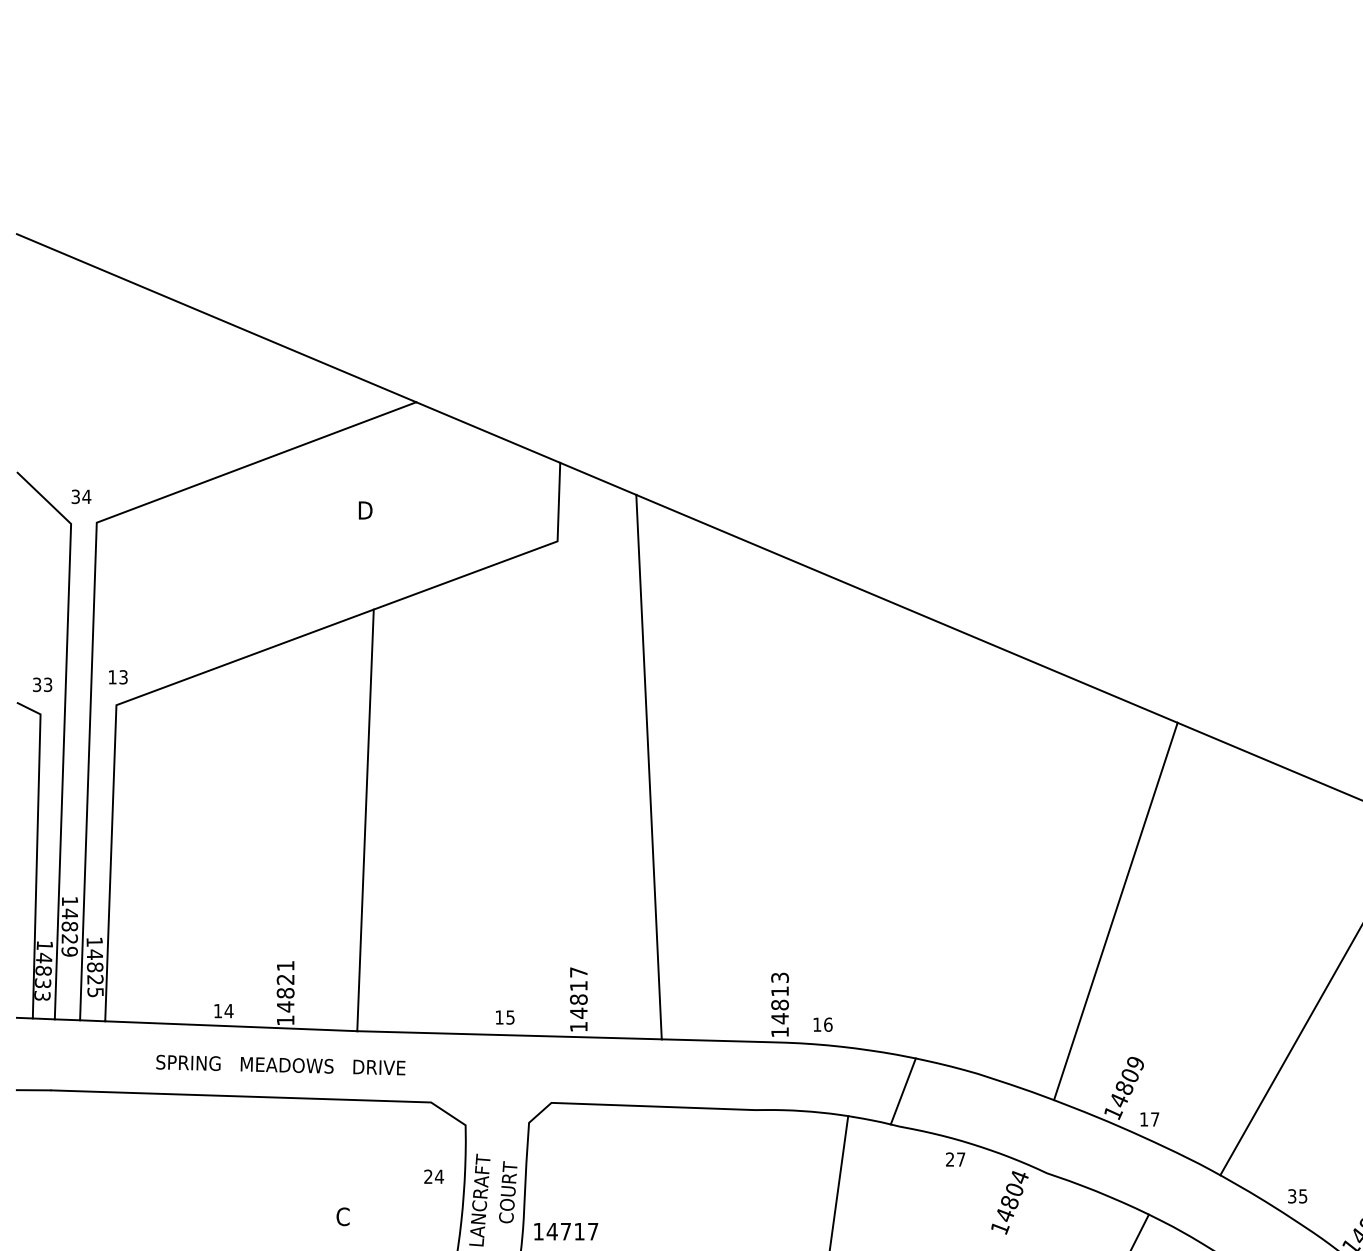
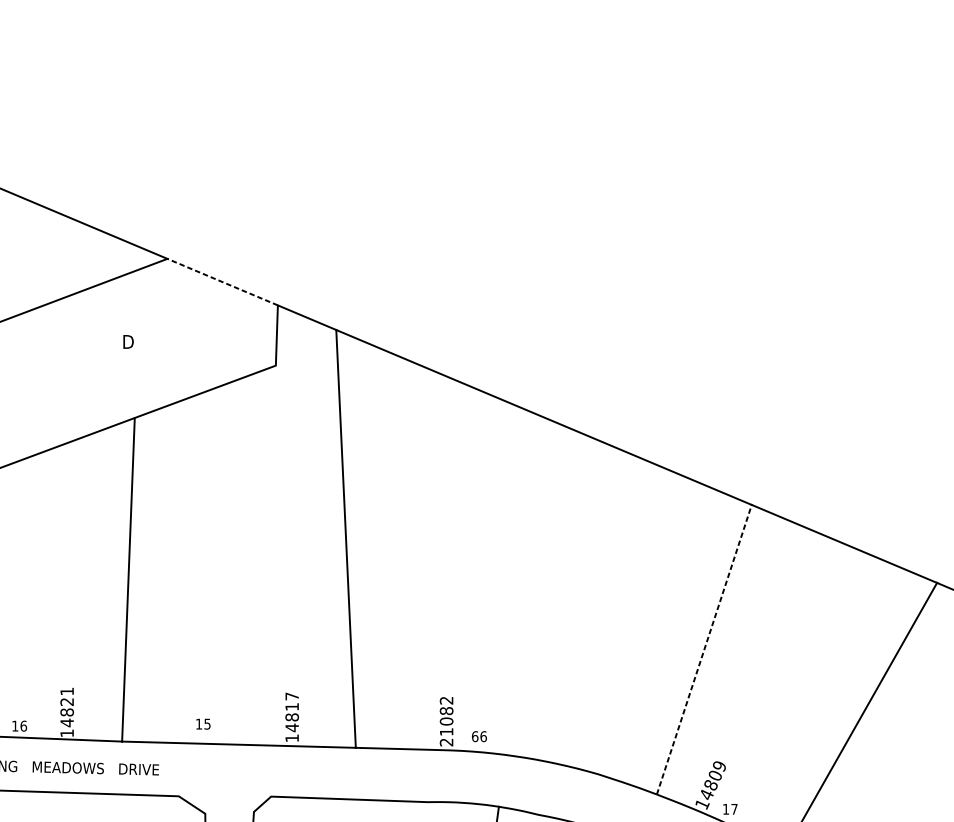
line: (487, 432) -> (222, 282), solid -> dashed
line: (1115, 911) -> (704, 649), solid -> dashed
text: (779, 1004) -> (446, 721), 14813 -> 21082
text: (228, 1010) -> (23, 725), 14 -> 16
text: (505, 1017) -> (203, 724), moved
text: (817, 1024) -> (475, 736), 16 -> 66
line: (902, 1091) -> (540, 787), removed

